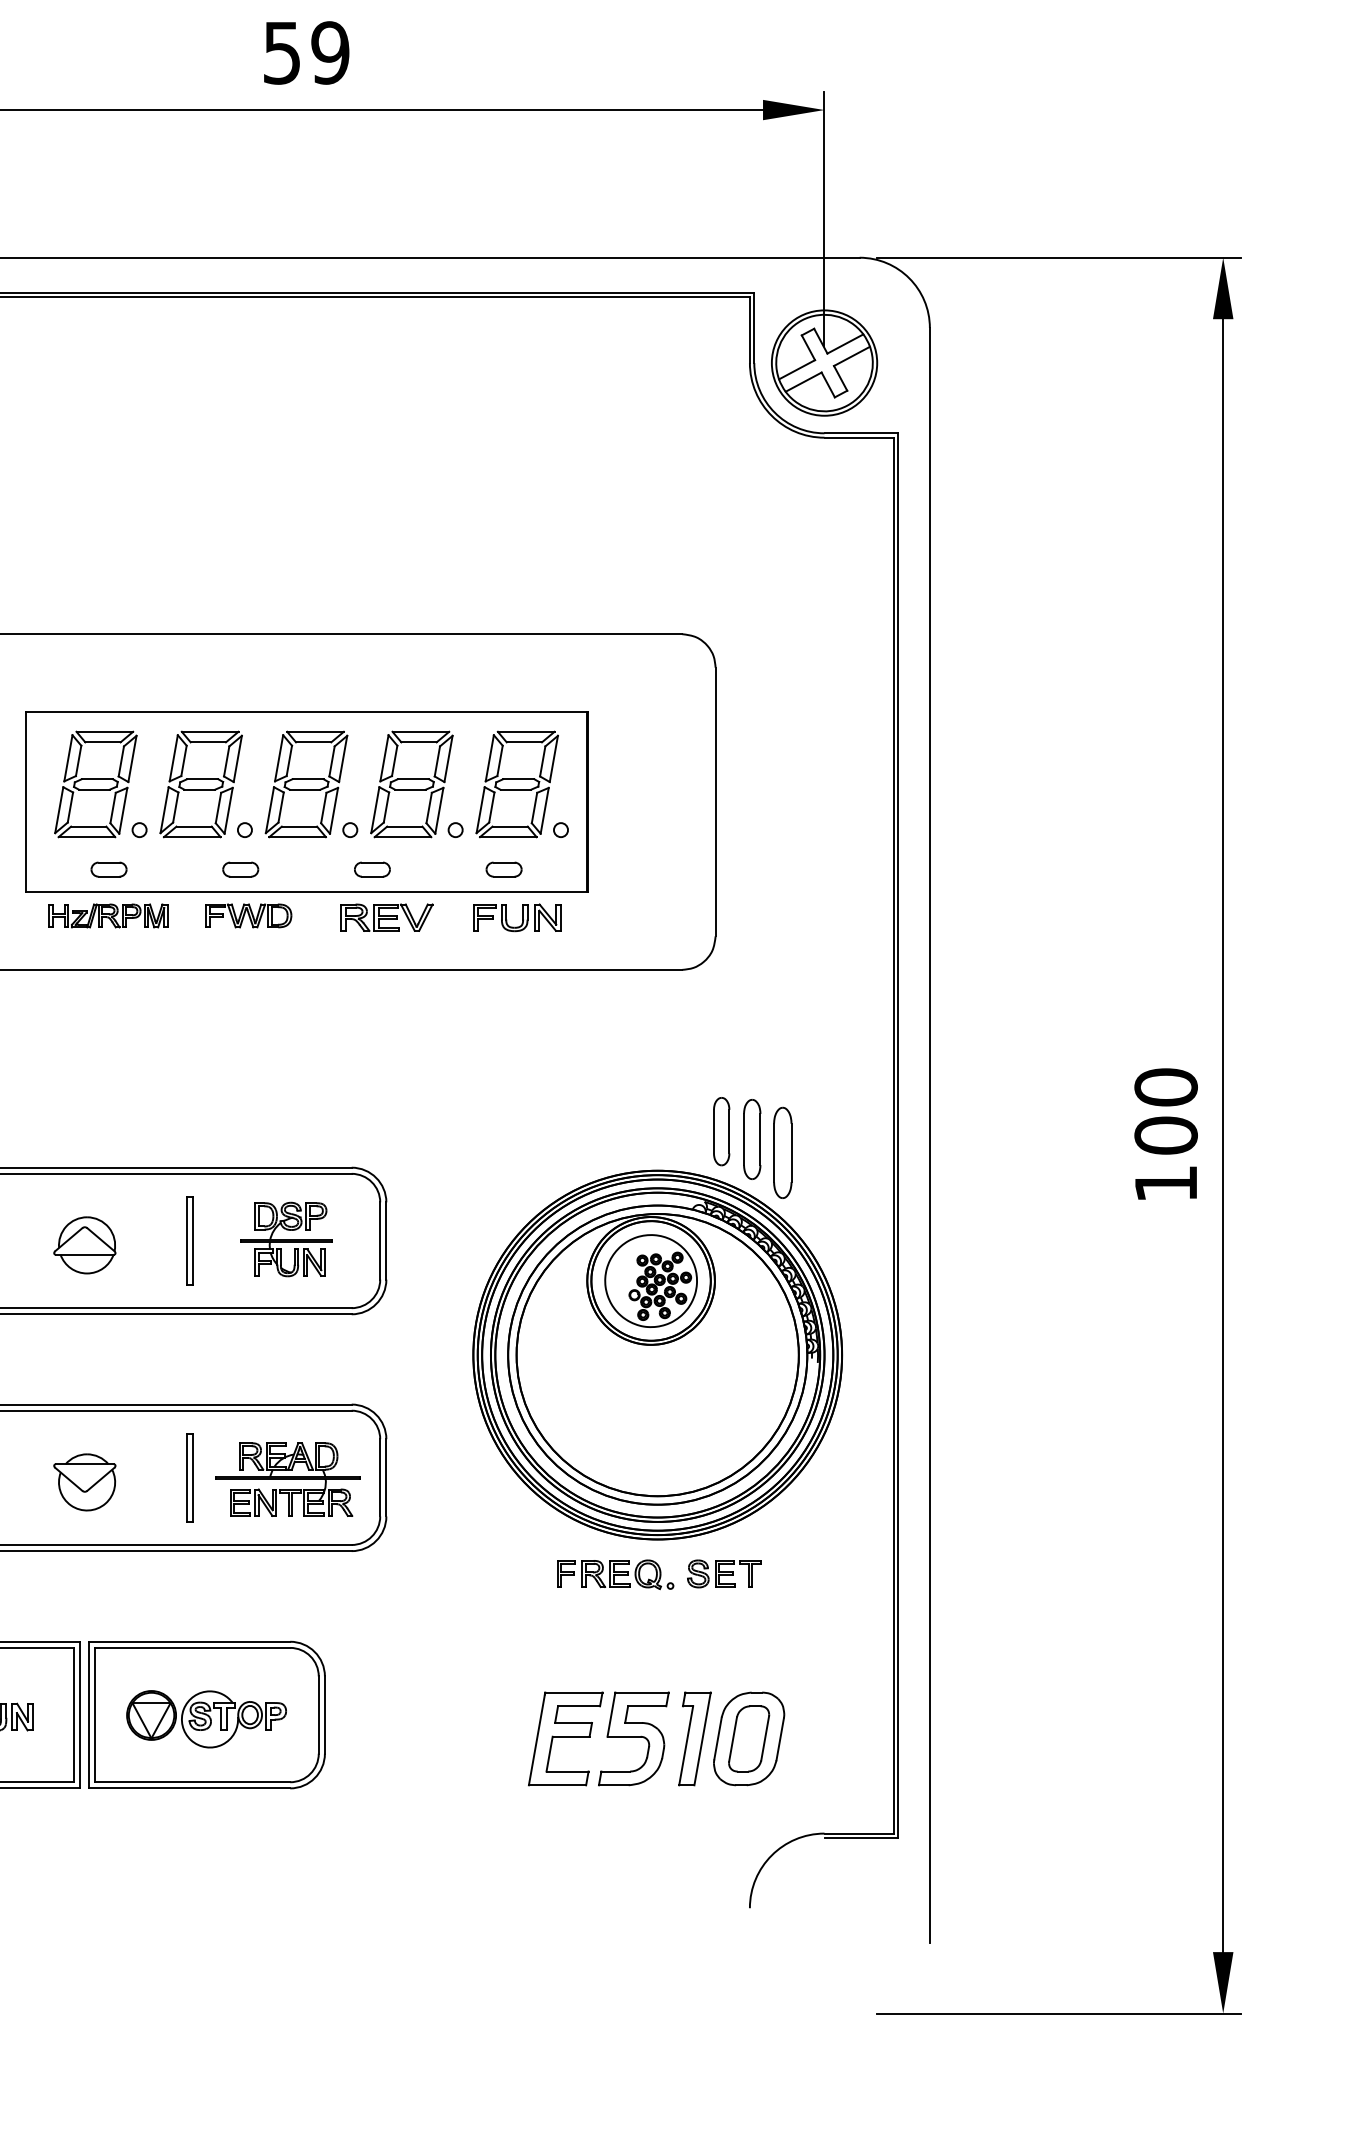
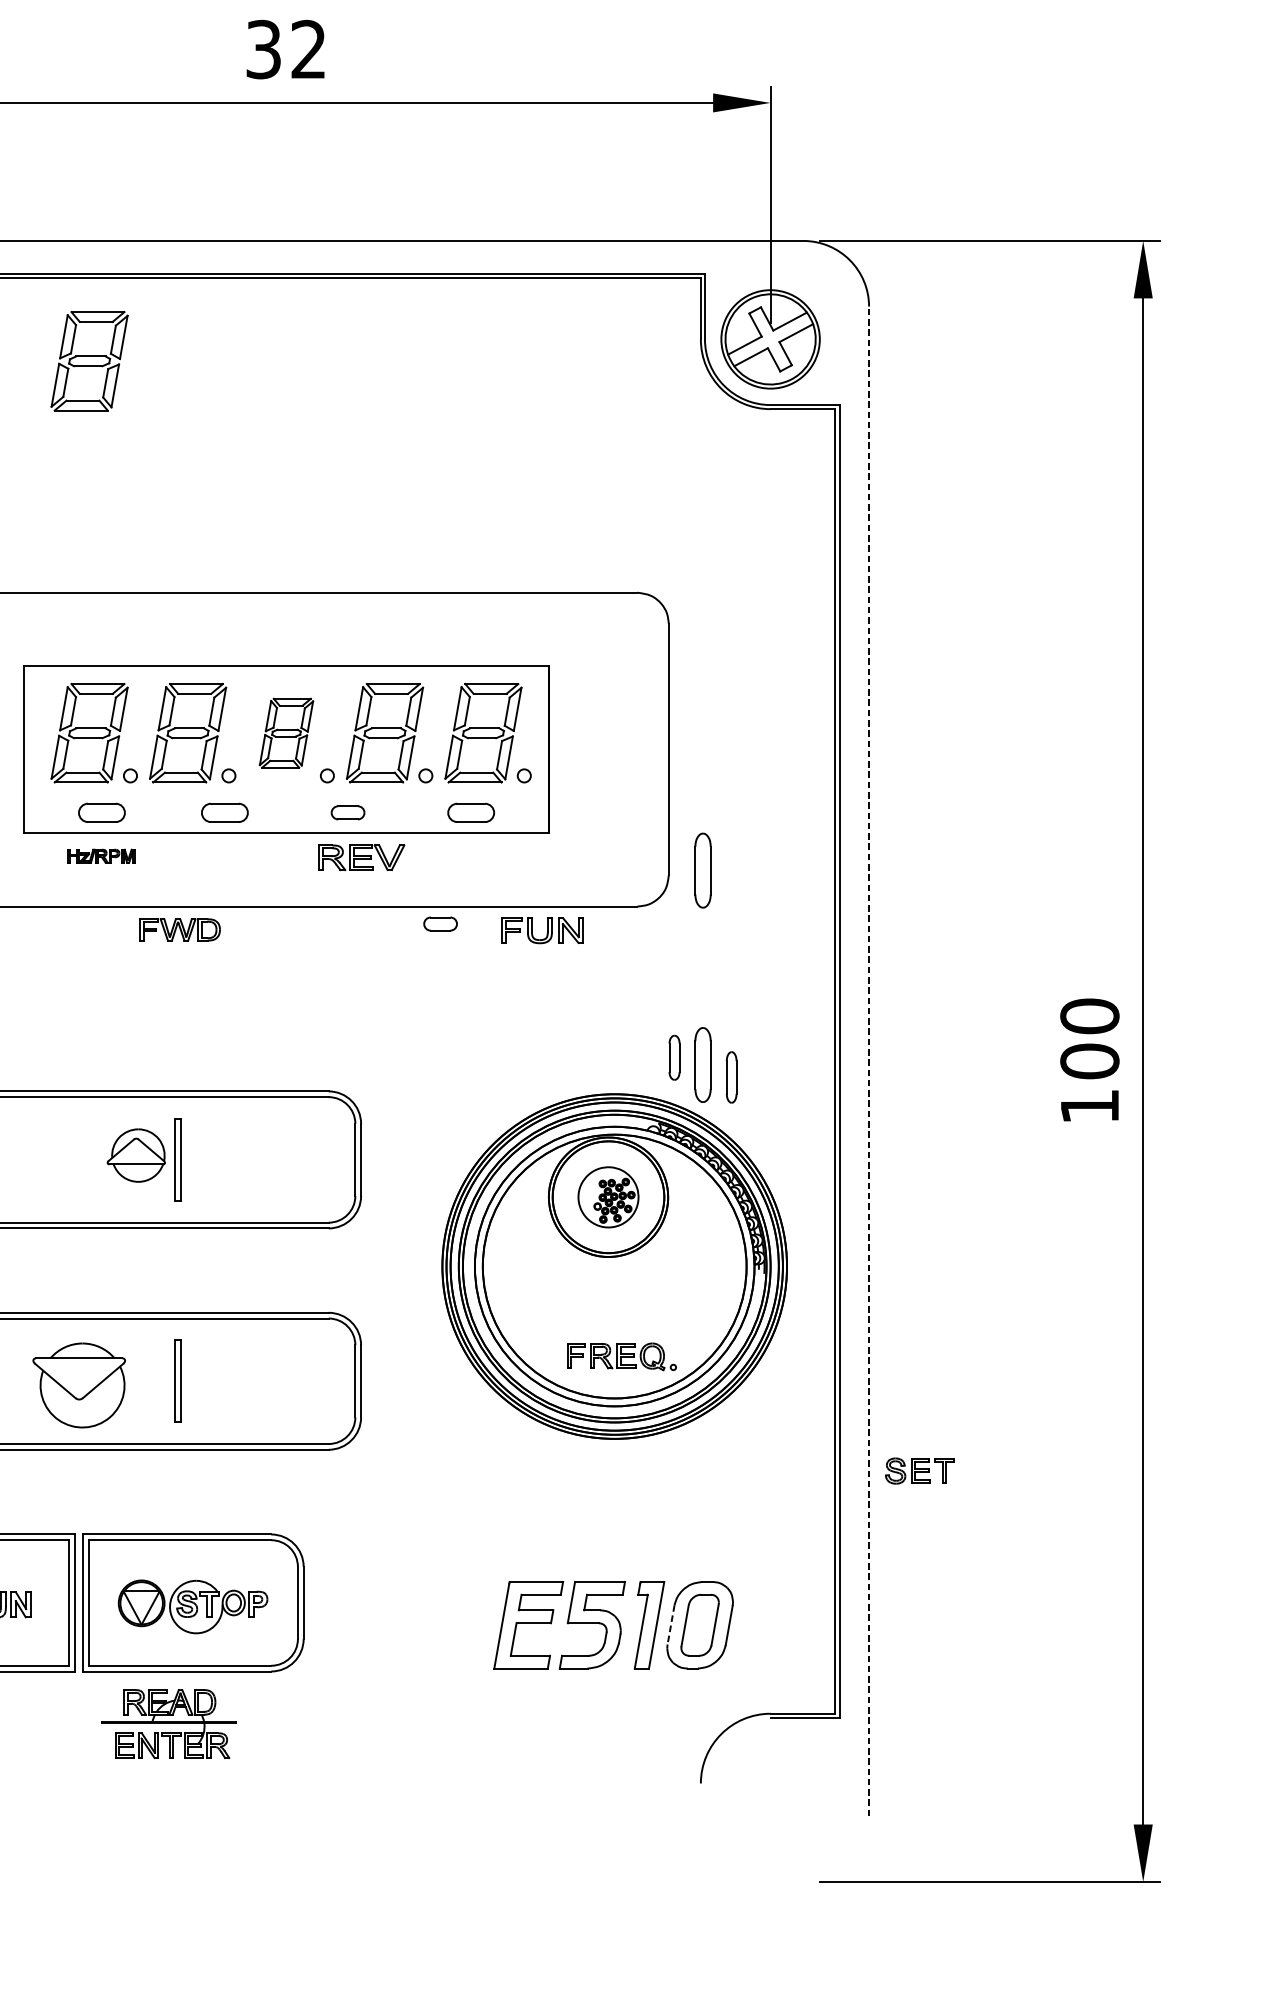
text: (306, 52) -> (286, 49), 59 -> 32
part: (95, 386) -> (89, 361), added
part: (306, 784) -> (286, 733), size x0.7
part: (108, 869) -> (101, 812), size x1.4
part: (240, 869) -> (224, 812), size x1.4
part: (503, 869) -> (470, 812), size x1.4
part: (108, 915) -> (101, 855), size x0.6
part: (248, 915) -> (179, 929), moved
part: (517, 917) -> (542, 930), moved
part: (752, 931) -> (703, 870), added
part: (471, 988) -> (440, 923), added
part: (721, 1131) -> (674, 1057), size x0.7
line: (929, 1135) -> (868, 1061), solid -> dashed
part: (782, 1152) -> (731, 1077), size x0.6
part: (286, 1239) -> (267, 1158), removed
part: (84, 1245) -> (135, 1155), moved
part: (650, 1280) -> (607, 1196), size x0.7
part: (287, 1479) -> (168, 1723), moved
part: (84, 1482) -> (78, 1385), size x1.6
part: (724, 1573) -> (920, 1470), moved
part: (615, 1574) -> (621, 1356), moved
line: (717, 1738) -> (670, 1624), solid -> dashed

